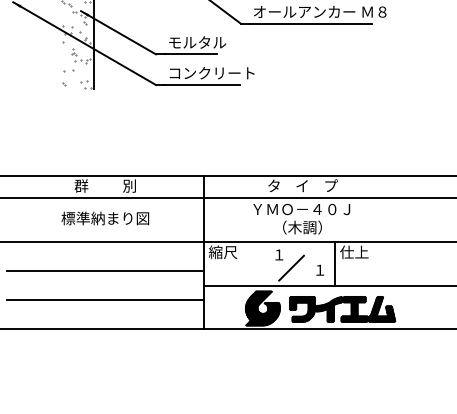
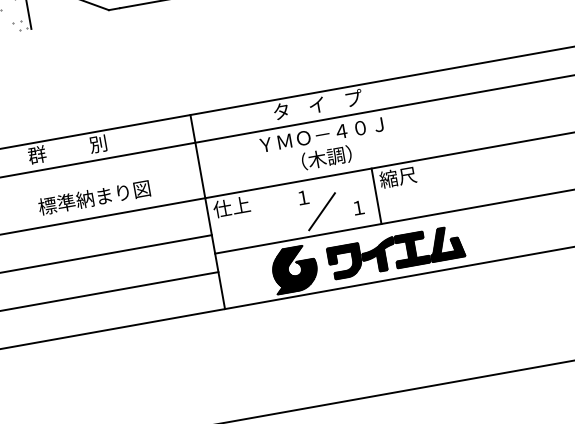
text: (105, 218) -> (94, 197), moved
text: (222, 252) -> (231, 207), 縮尺 -> 仕上
text: (354, 252) -> (398, 177), 仕上 -> 縮尺

